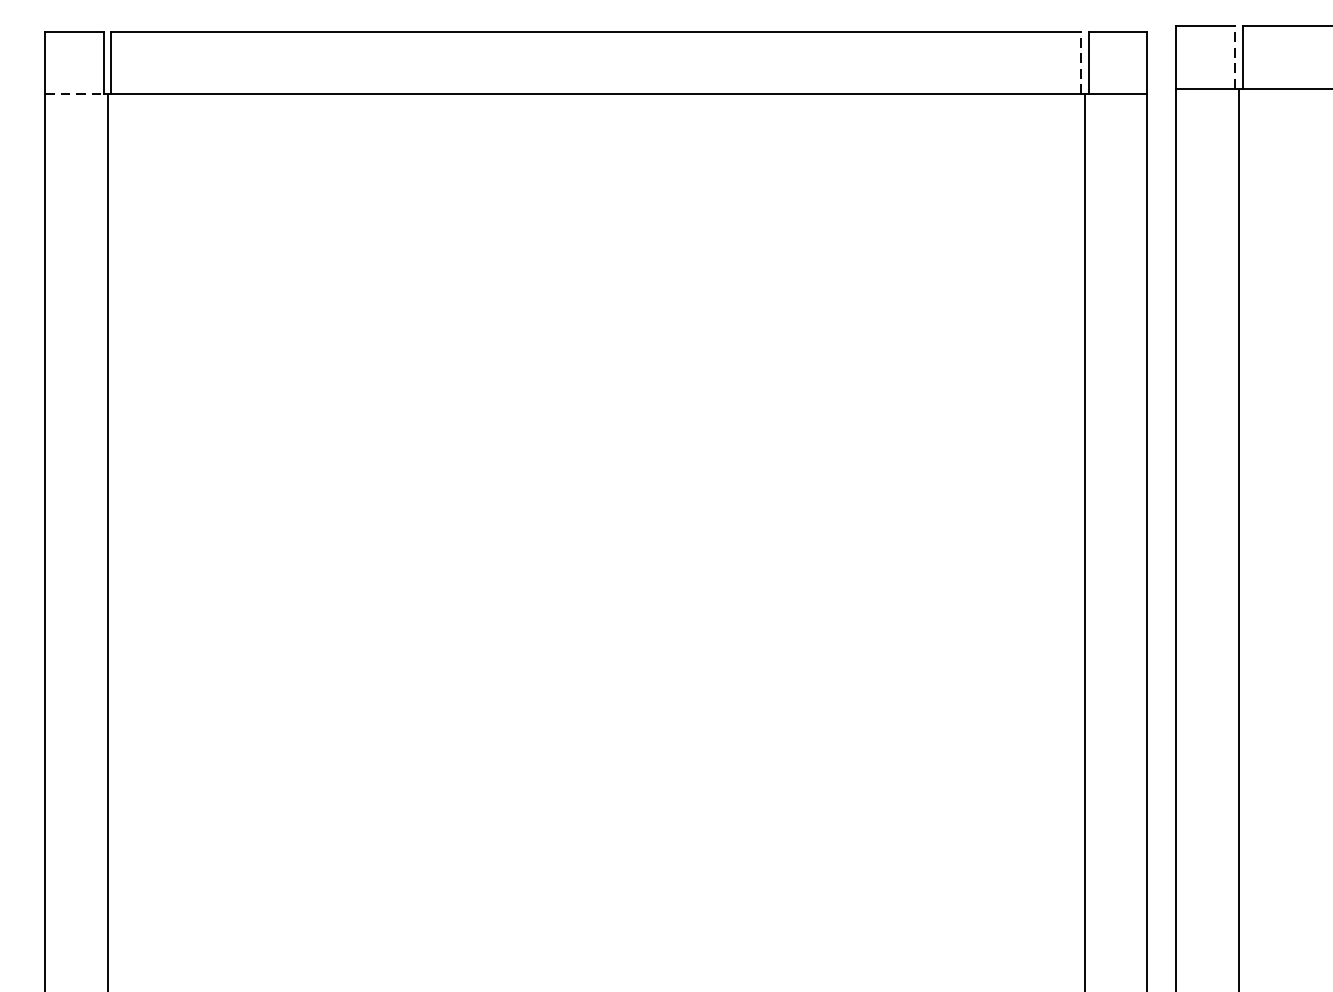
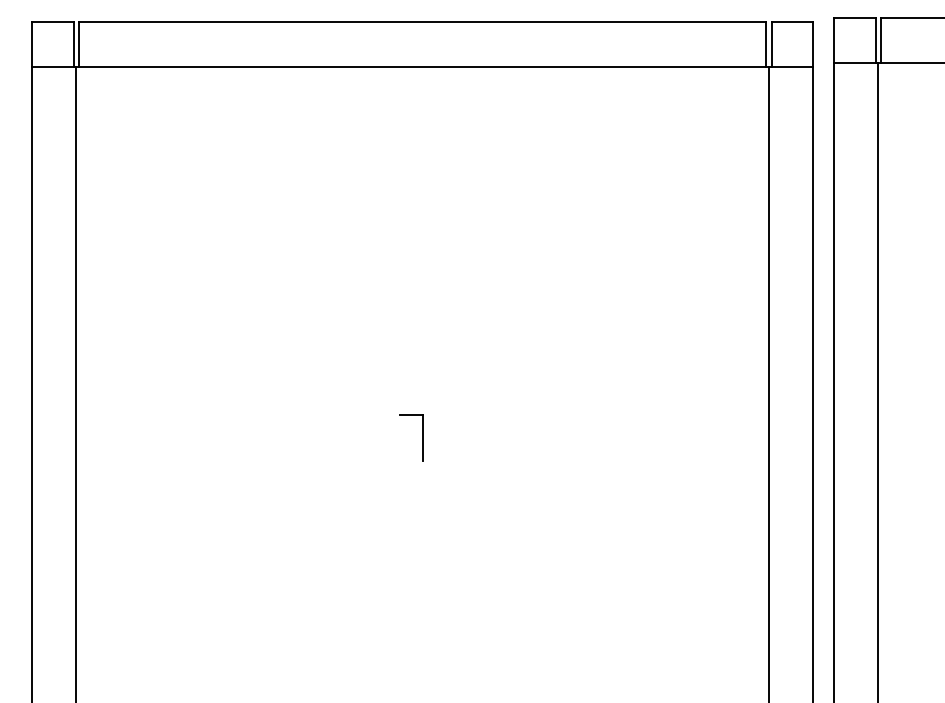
line: (1235, 57) -> (875, 40), dashed -> solid
line: (1081, 62) -> (766, 44), dashed -> solid
line: (73, 93) -> (52, 66), dashed -> solid
part: (595, 617) -> (422, 437), added

